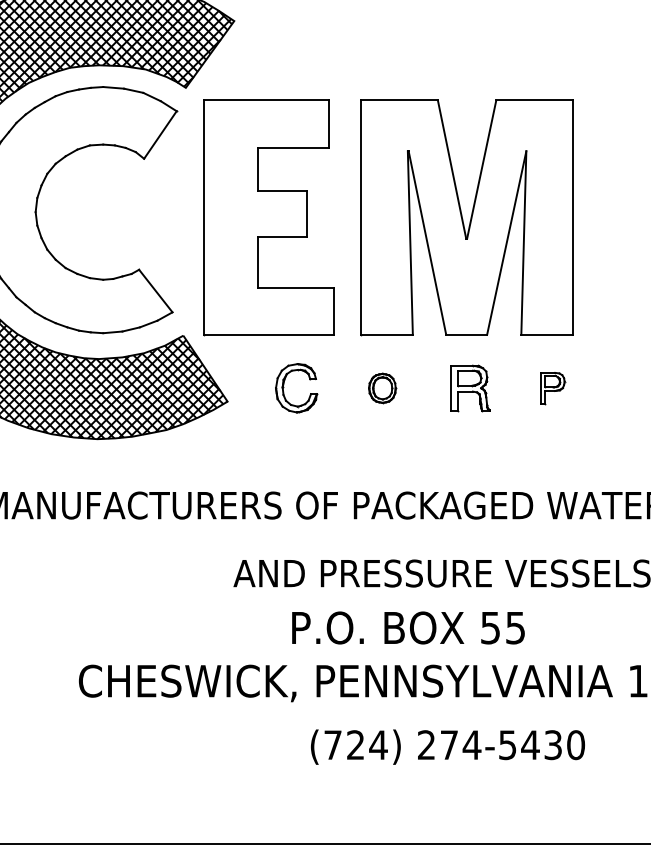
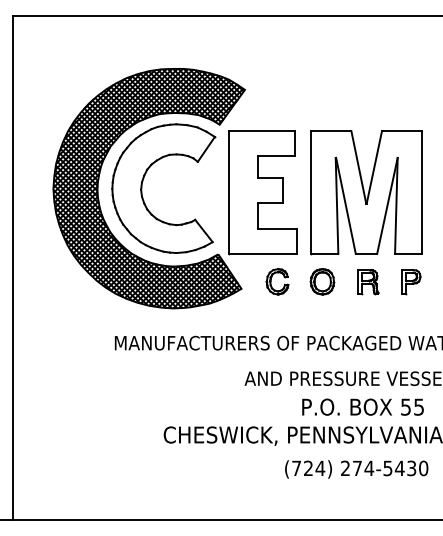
part: (382, 387) -> (322, 281), size x1.67
part: (552, 389) -> (411, 282), size x1.43
text: (407, 626) -> (362, 406), moved

